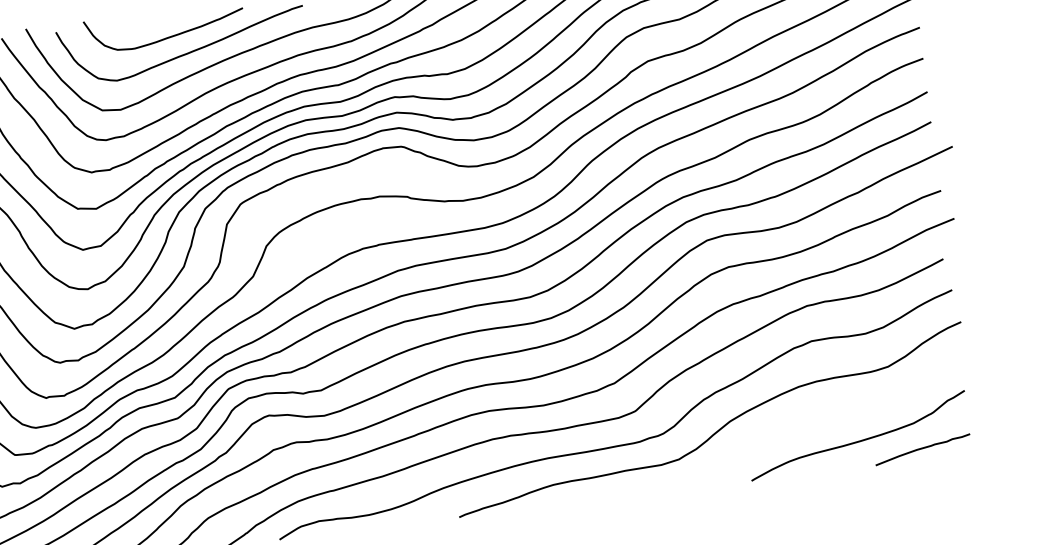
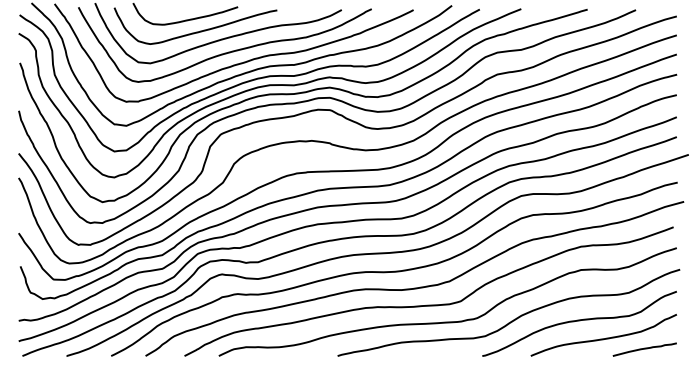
curve: (818, 419) -> (579, 321), added

